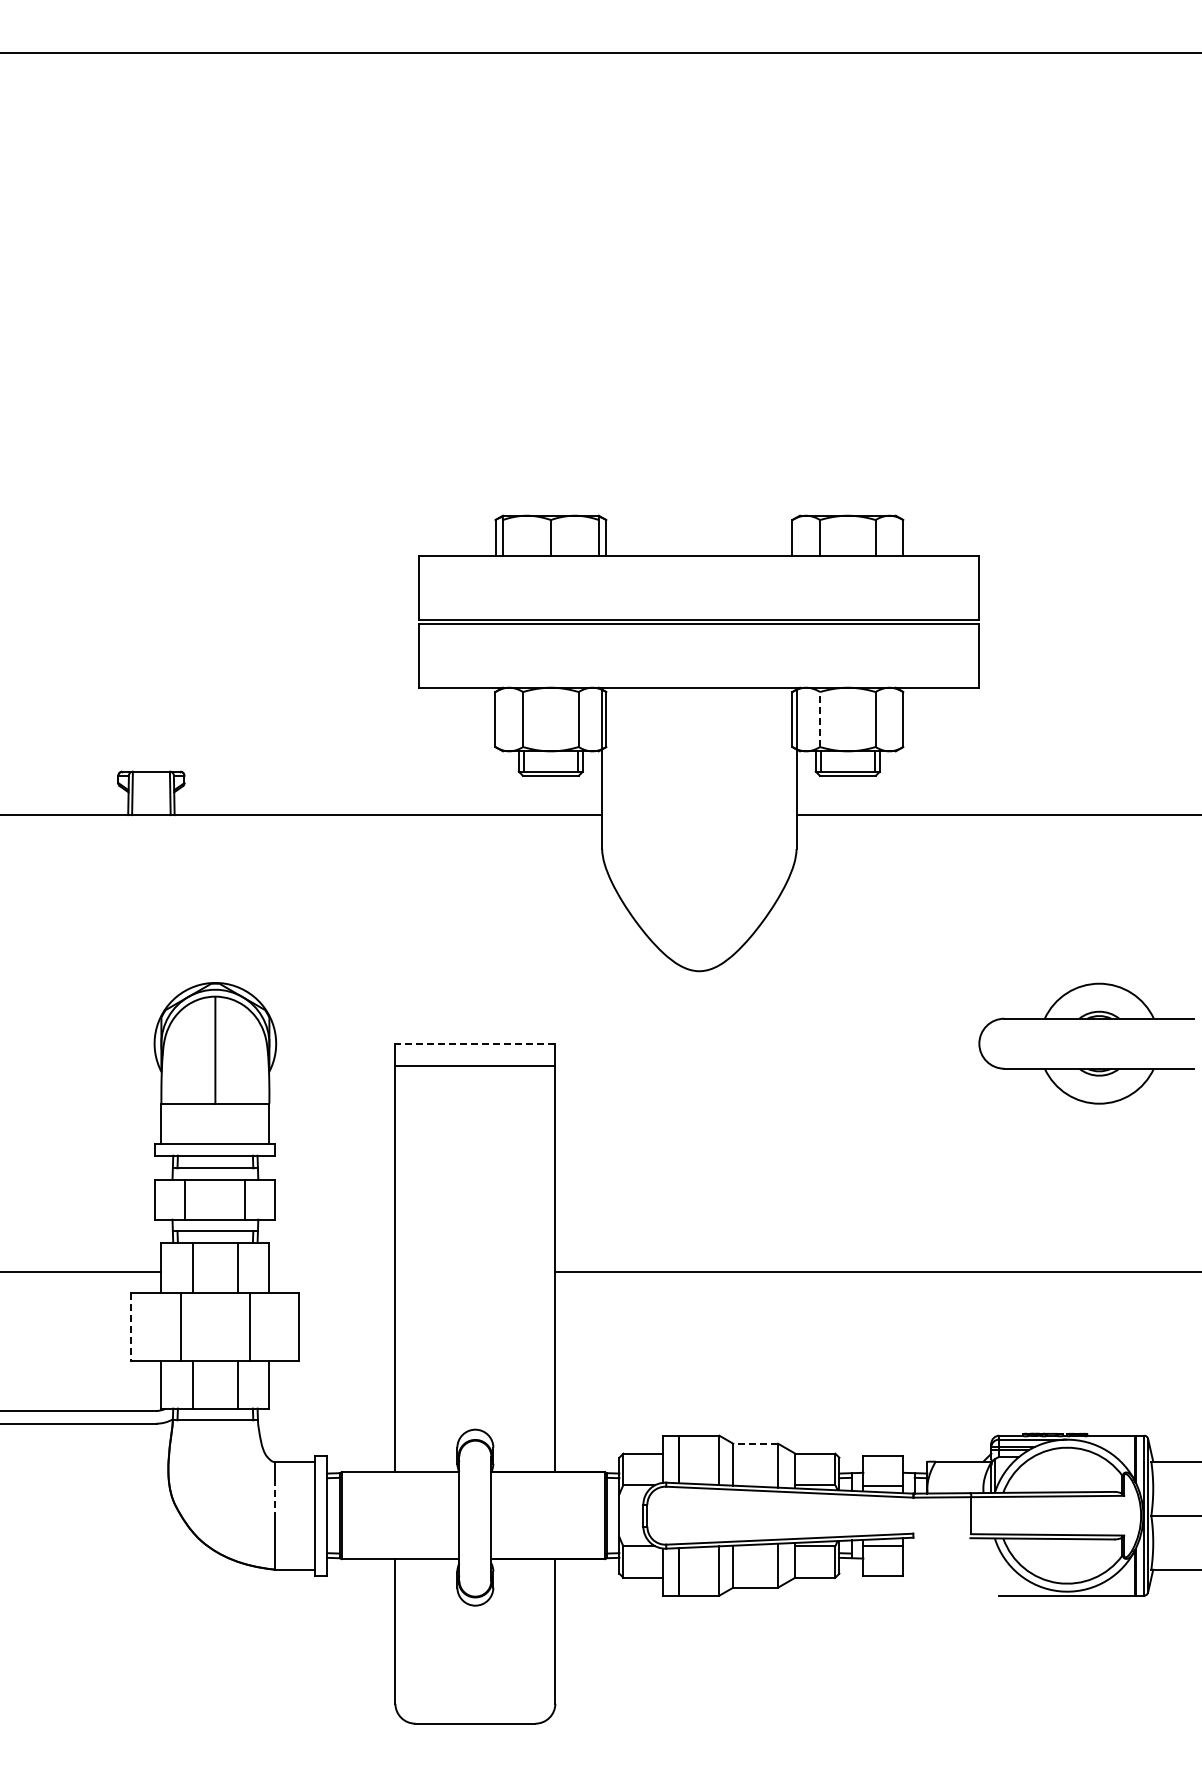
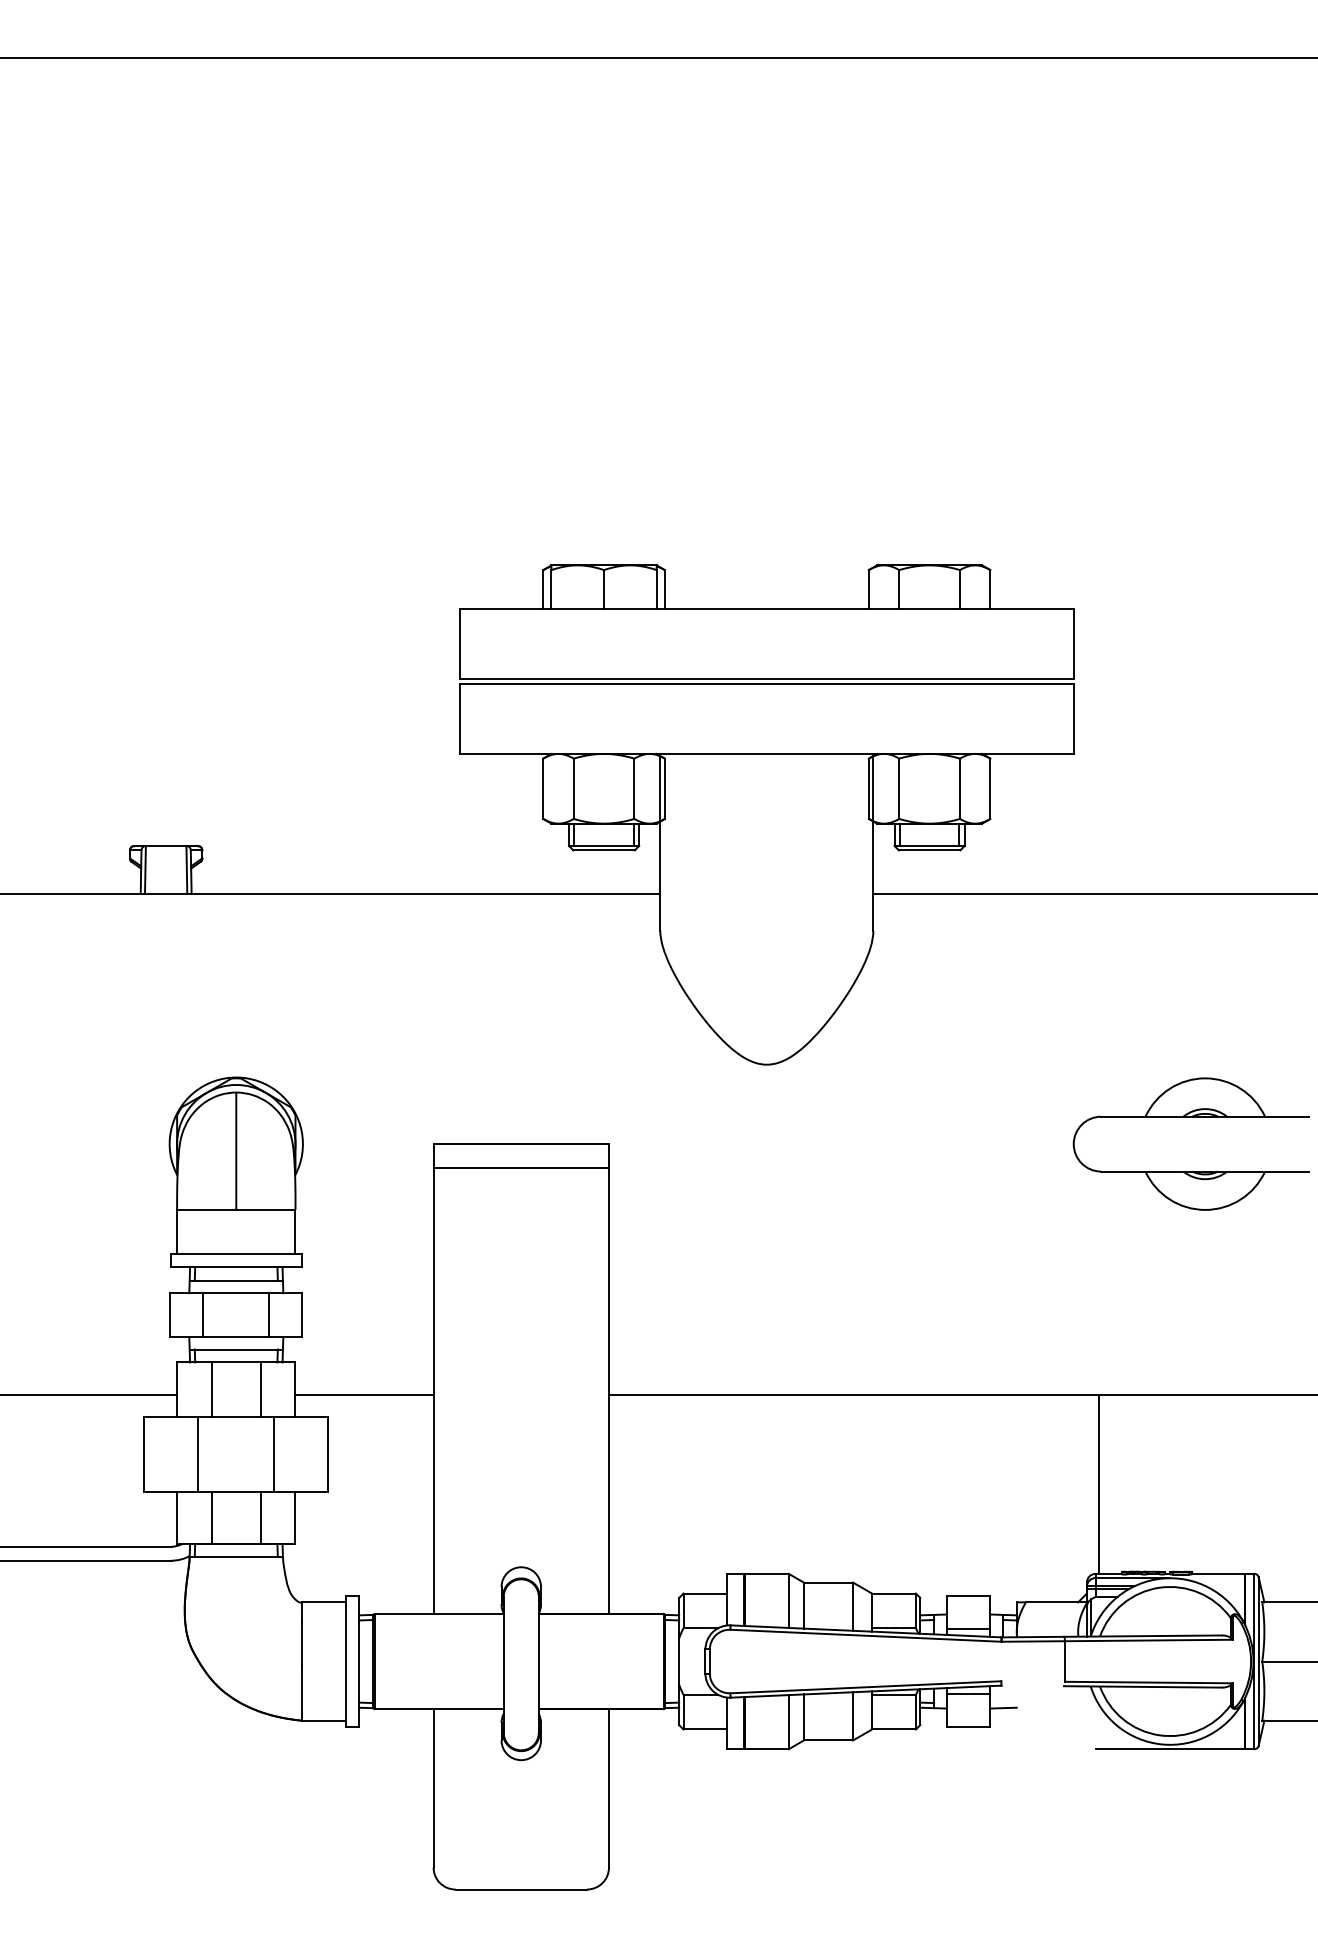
line: (820, 719) -> (899, 788), dashed -> solid
line: (475, 1043) -> (521, 1143), dashed -> solid
line: (332, 1272) -> (364, 1394), added
line: (131, 1326) -> (144, 1454), dashed -> solid
line: (1002, 1353) -> (1099, 1483), added
line: (755, 1443) -> (828, 1582), dashed -> solid
line: (275, 1499) -> (302, 1643), dashed -> solid
line: (915, 1557) -> (1003, 1707), added

